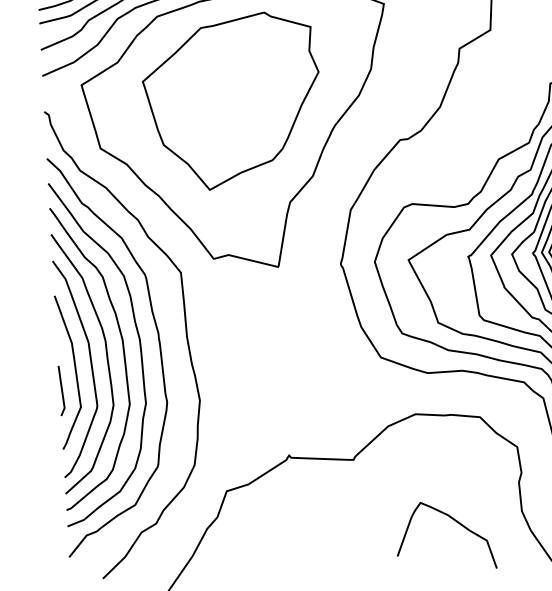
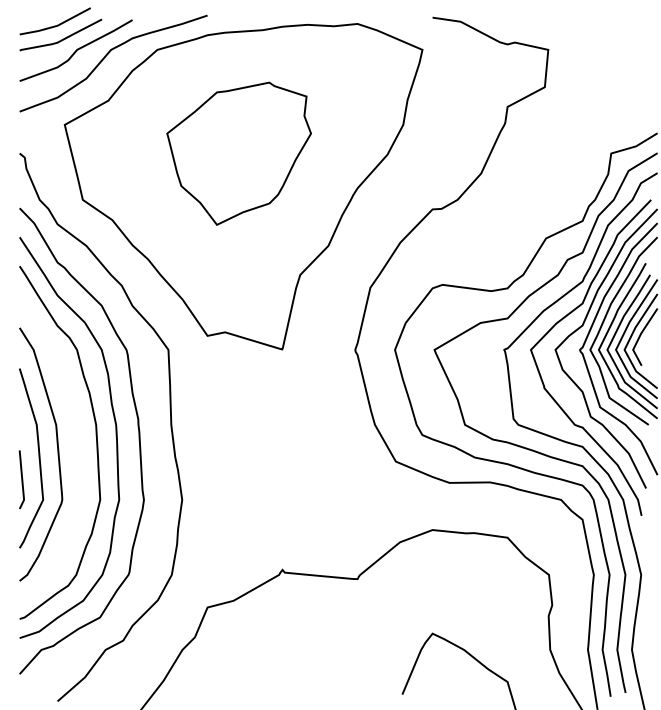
part: (231, 101) -> (238, 153), size x0.7
curve: (107, 361) -> (76, 448), removed

